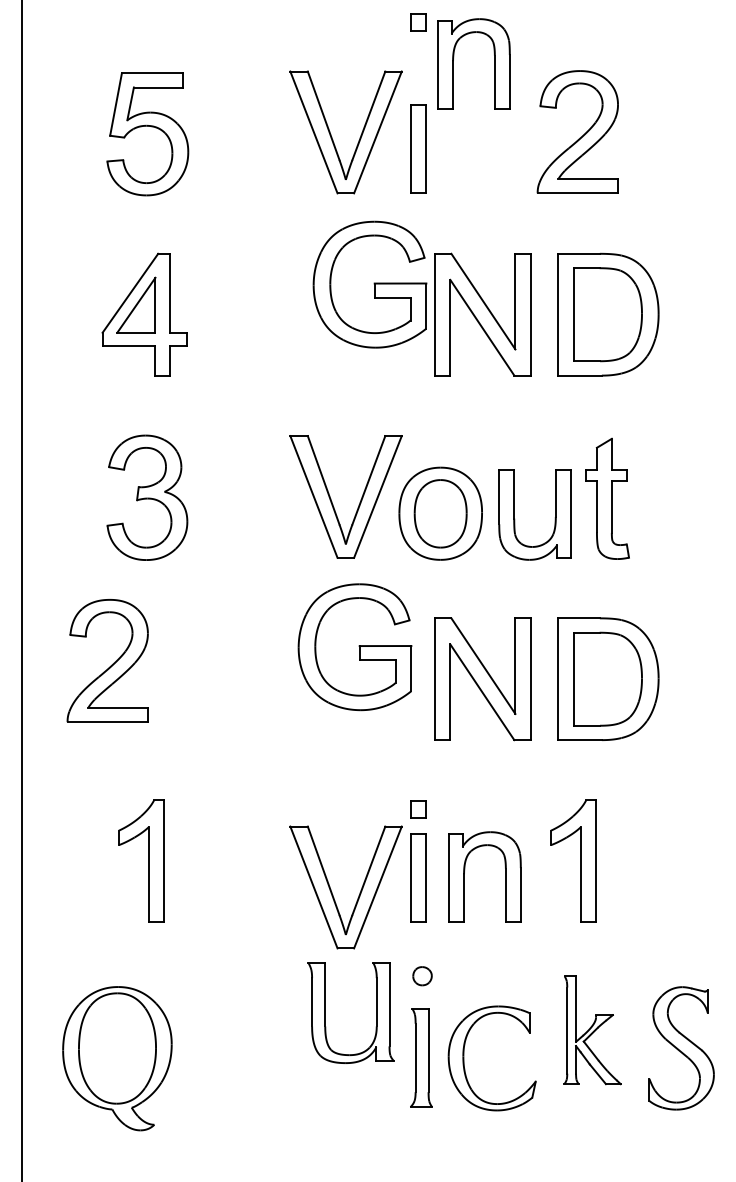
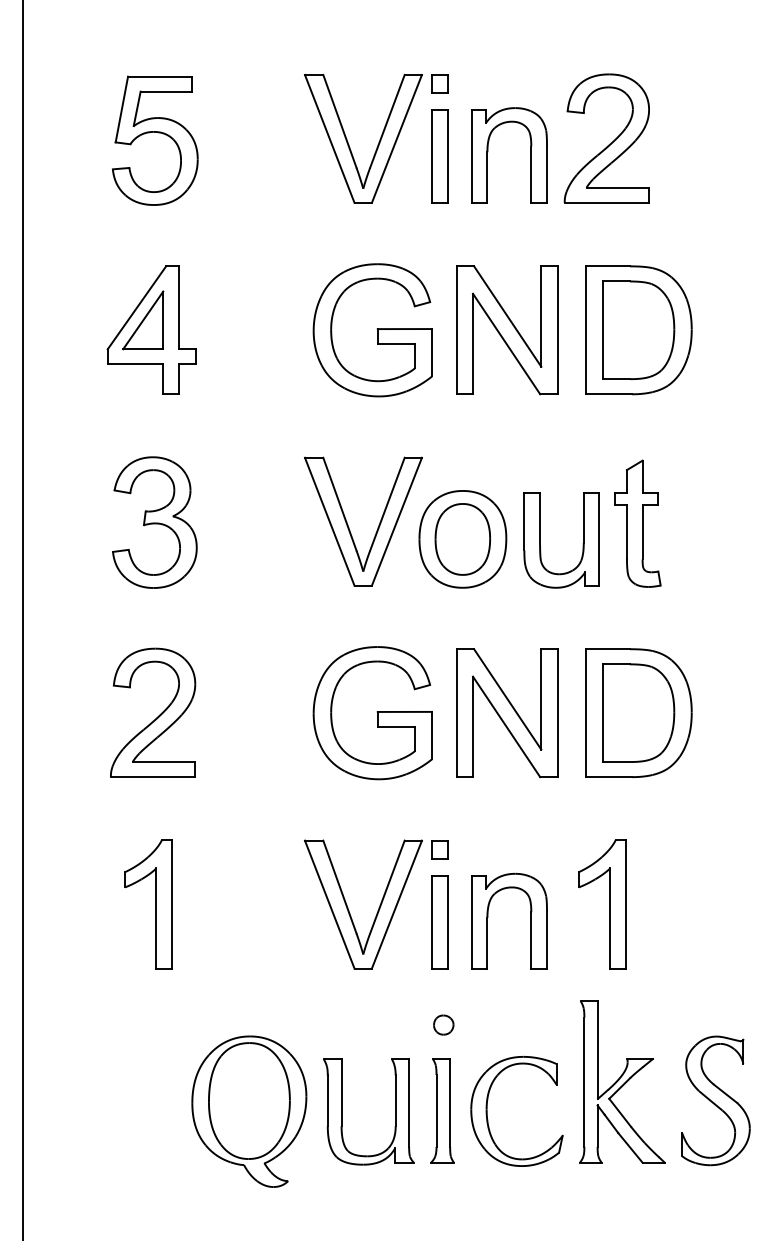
part: (418, 22) -> (439, 84), moved
part: (454, 57) -> (488, 148), moved
part: (369, 284) -> (372, 330), moved
part: (354, 647) -> (372, 713), moved
part: (107, 660) -> (152, 712), moved
part: (333, 894) -> (350, 911), moved
part: (325, 1012) -> (341, 1111), moved
part: (592, 1030) -> (622, 1082), size x1.43
part: (117, 1058) -> (249, 1111), moved

